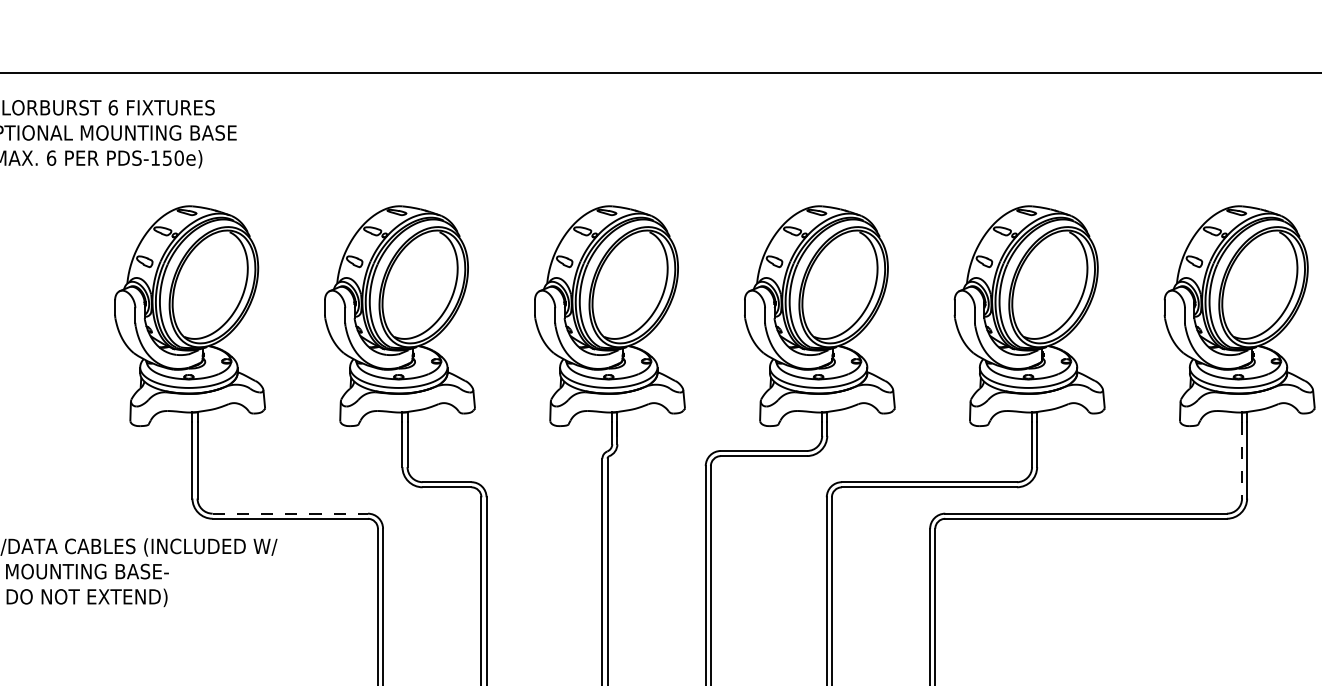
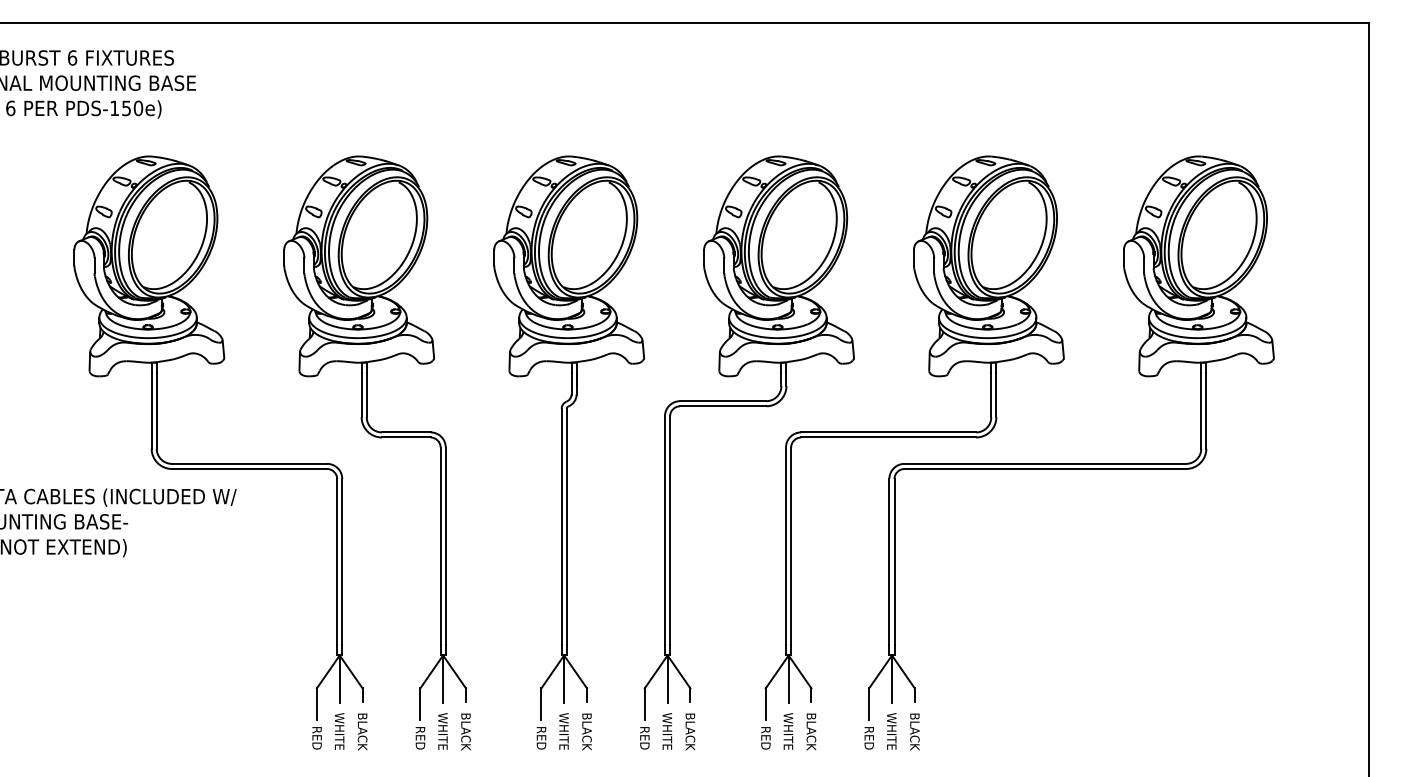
line: (1242, 461) -> (1201, 411), dashed -> solid
line: (290, 513) -> (249, 463), dashed -> solid

